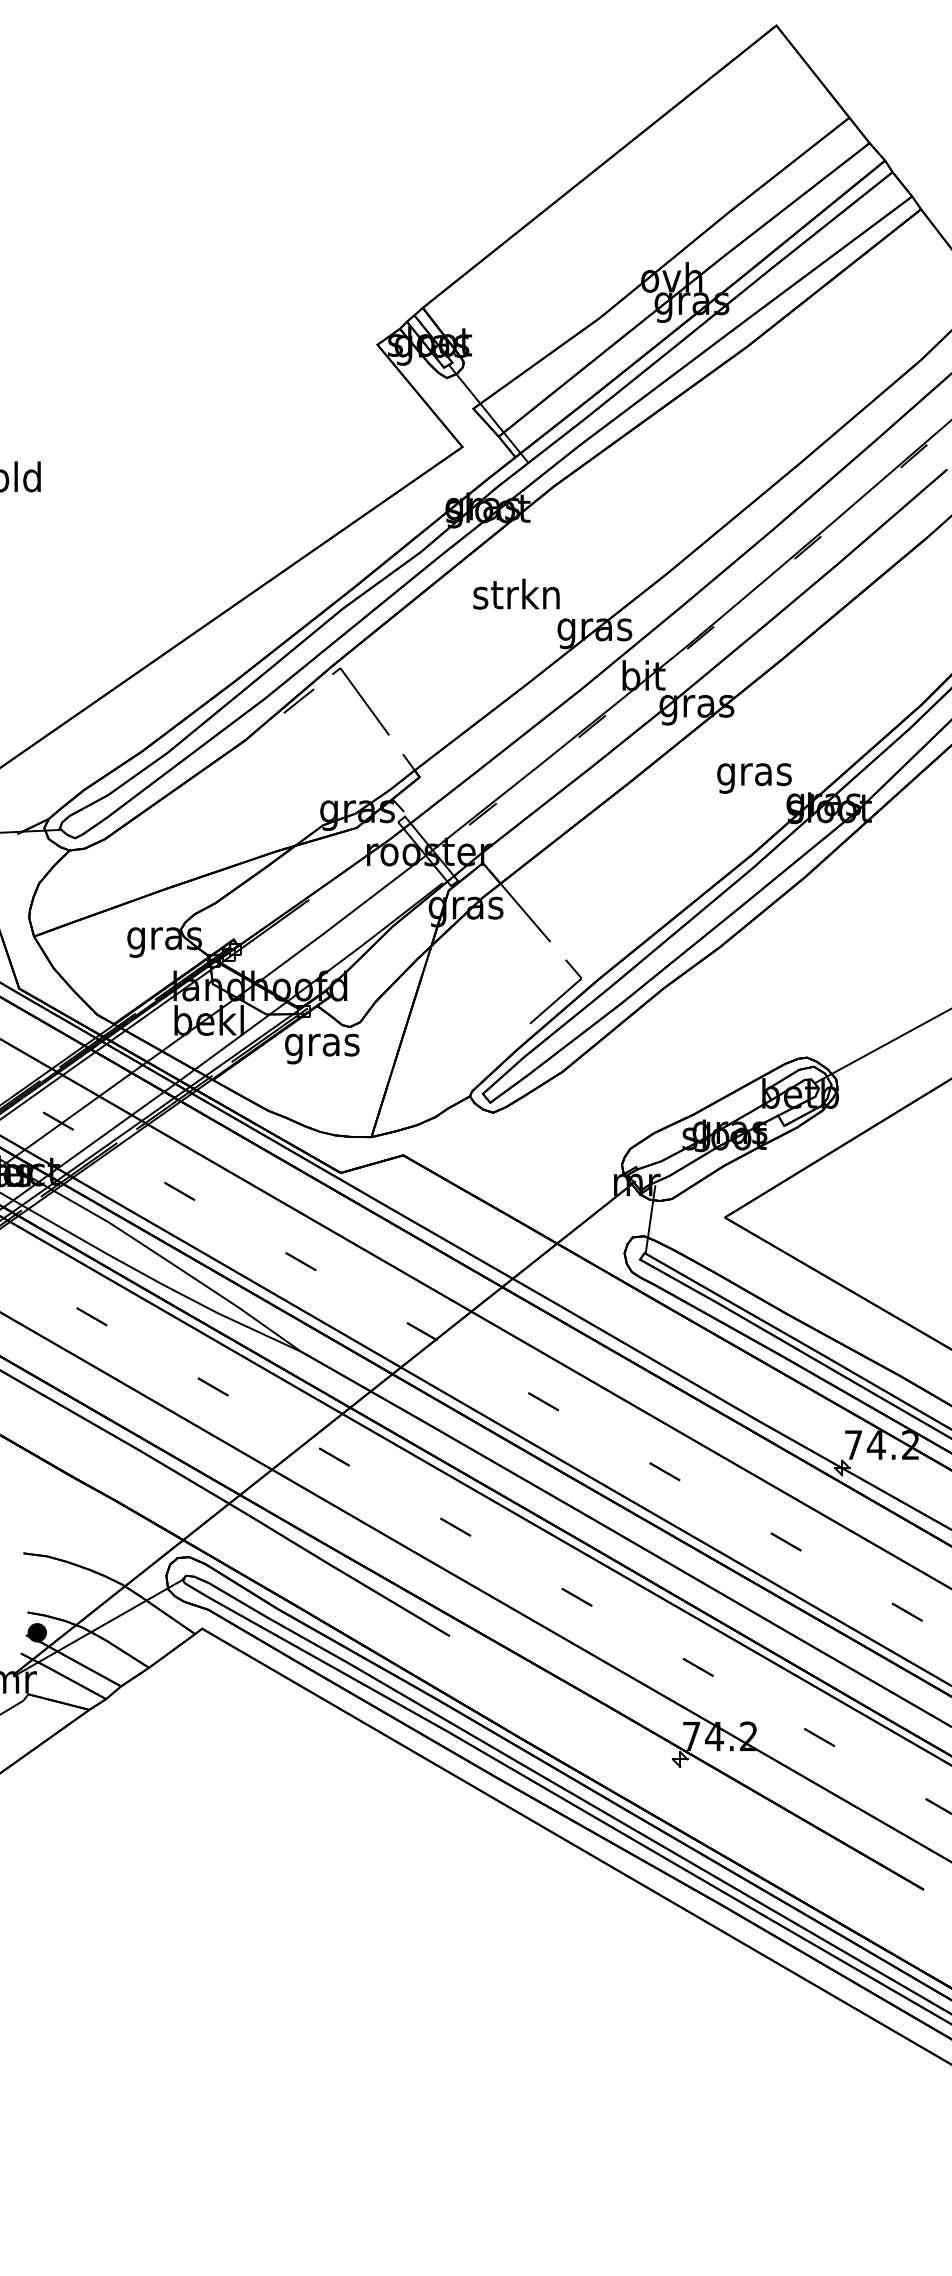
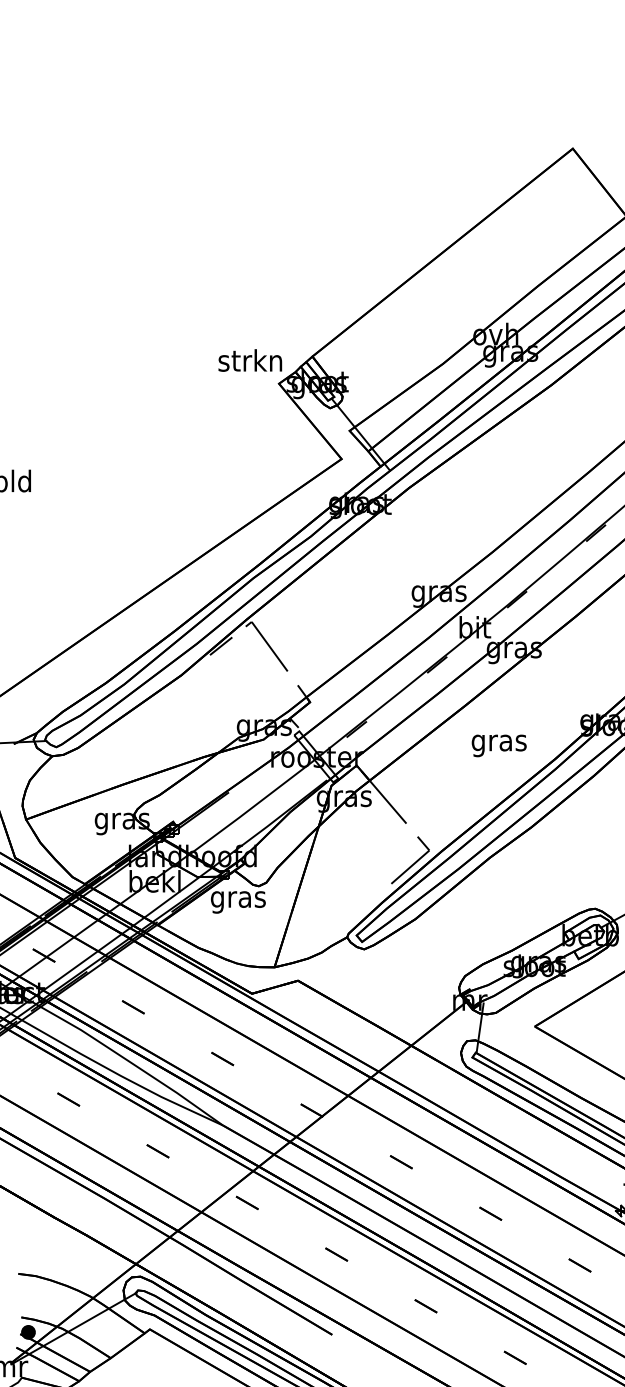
text: (516, 593) -> (250, 359), moved
text: (754, 778) -> (499, 745), moved

